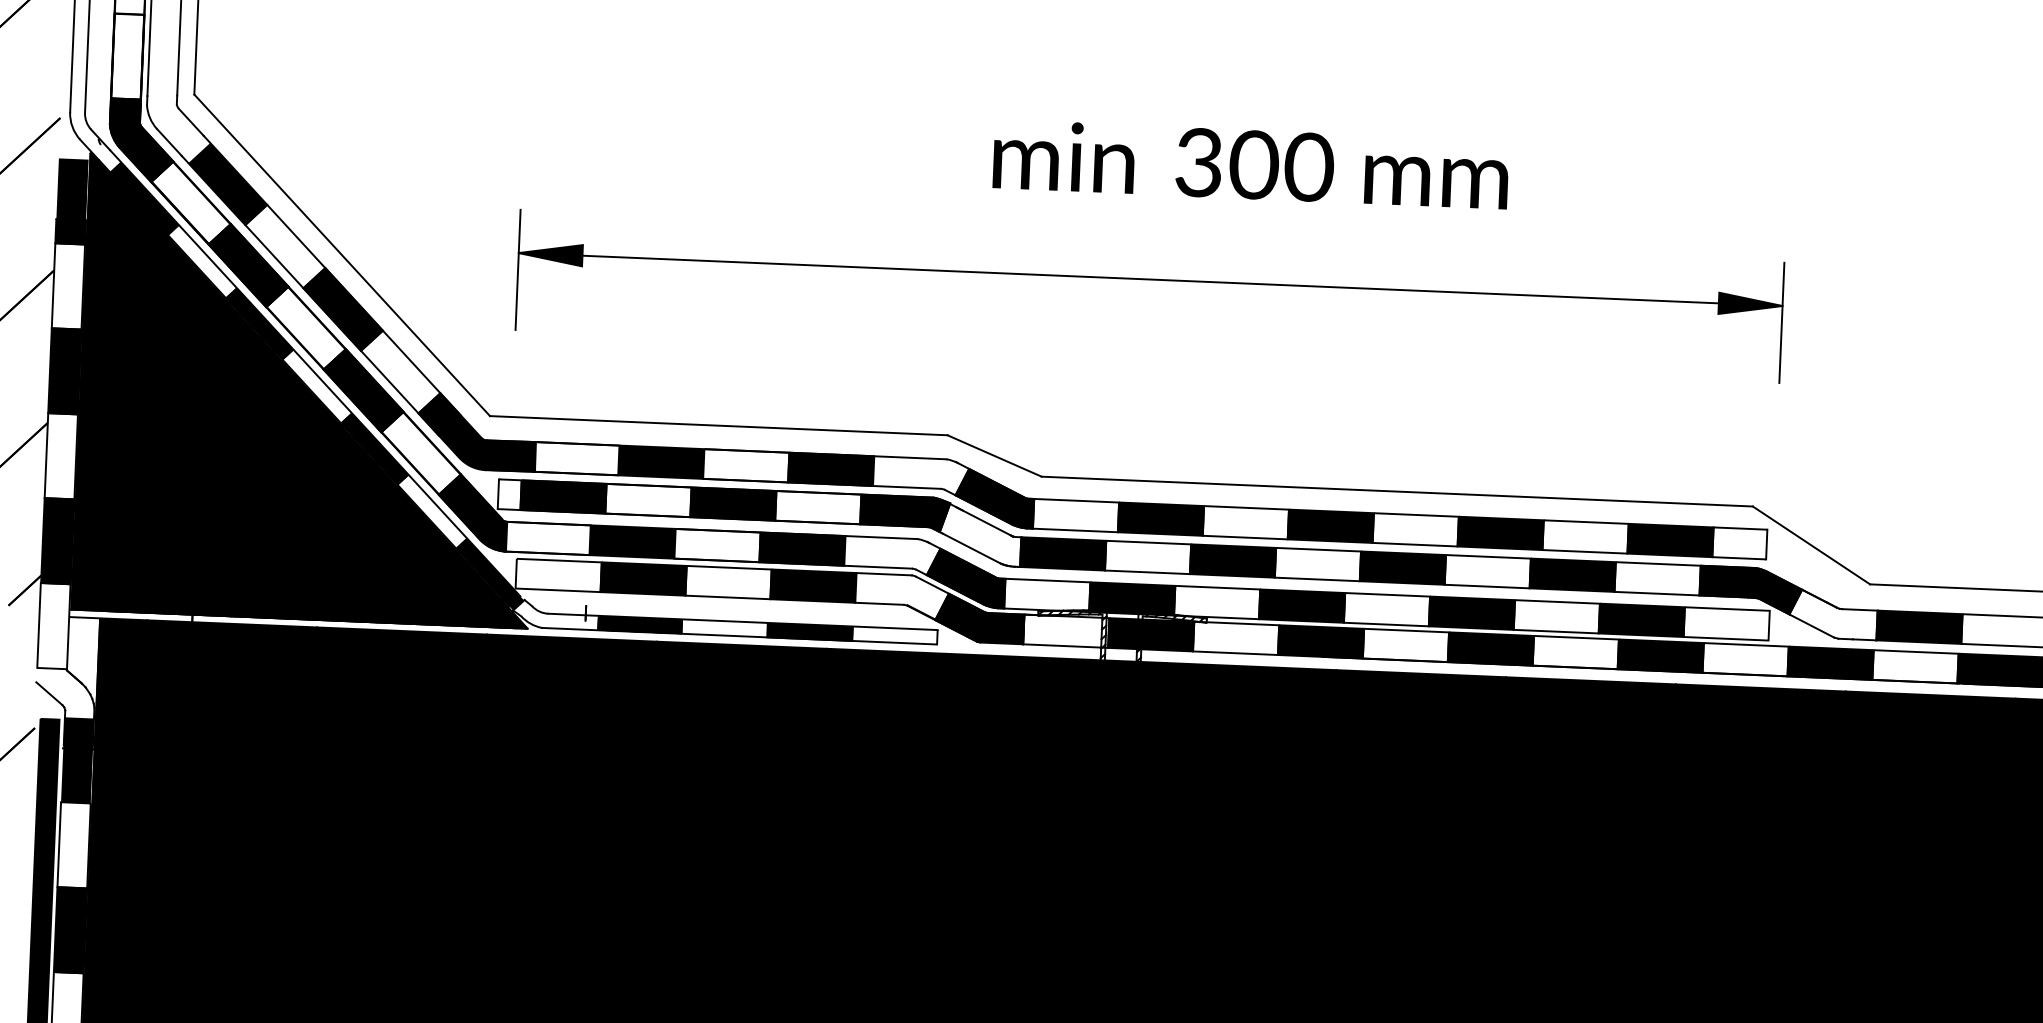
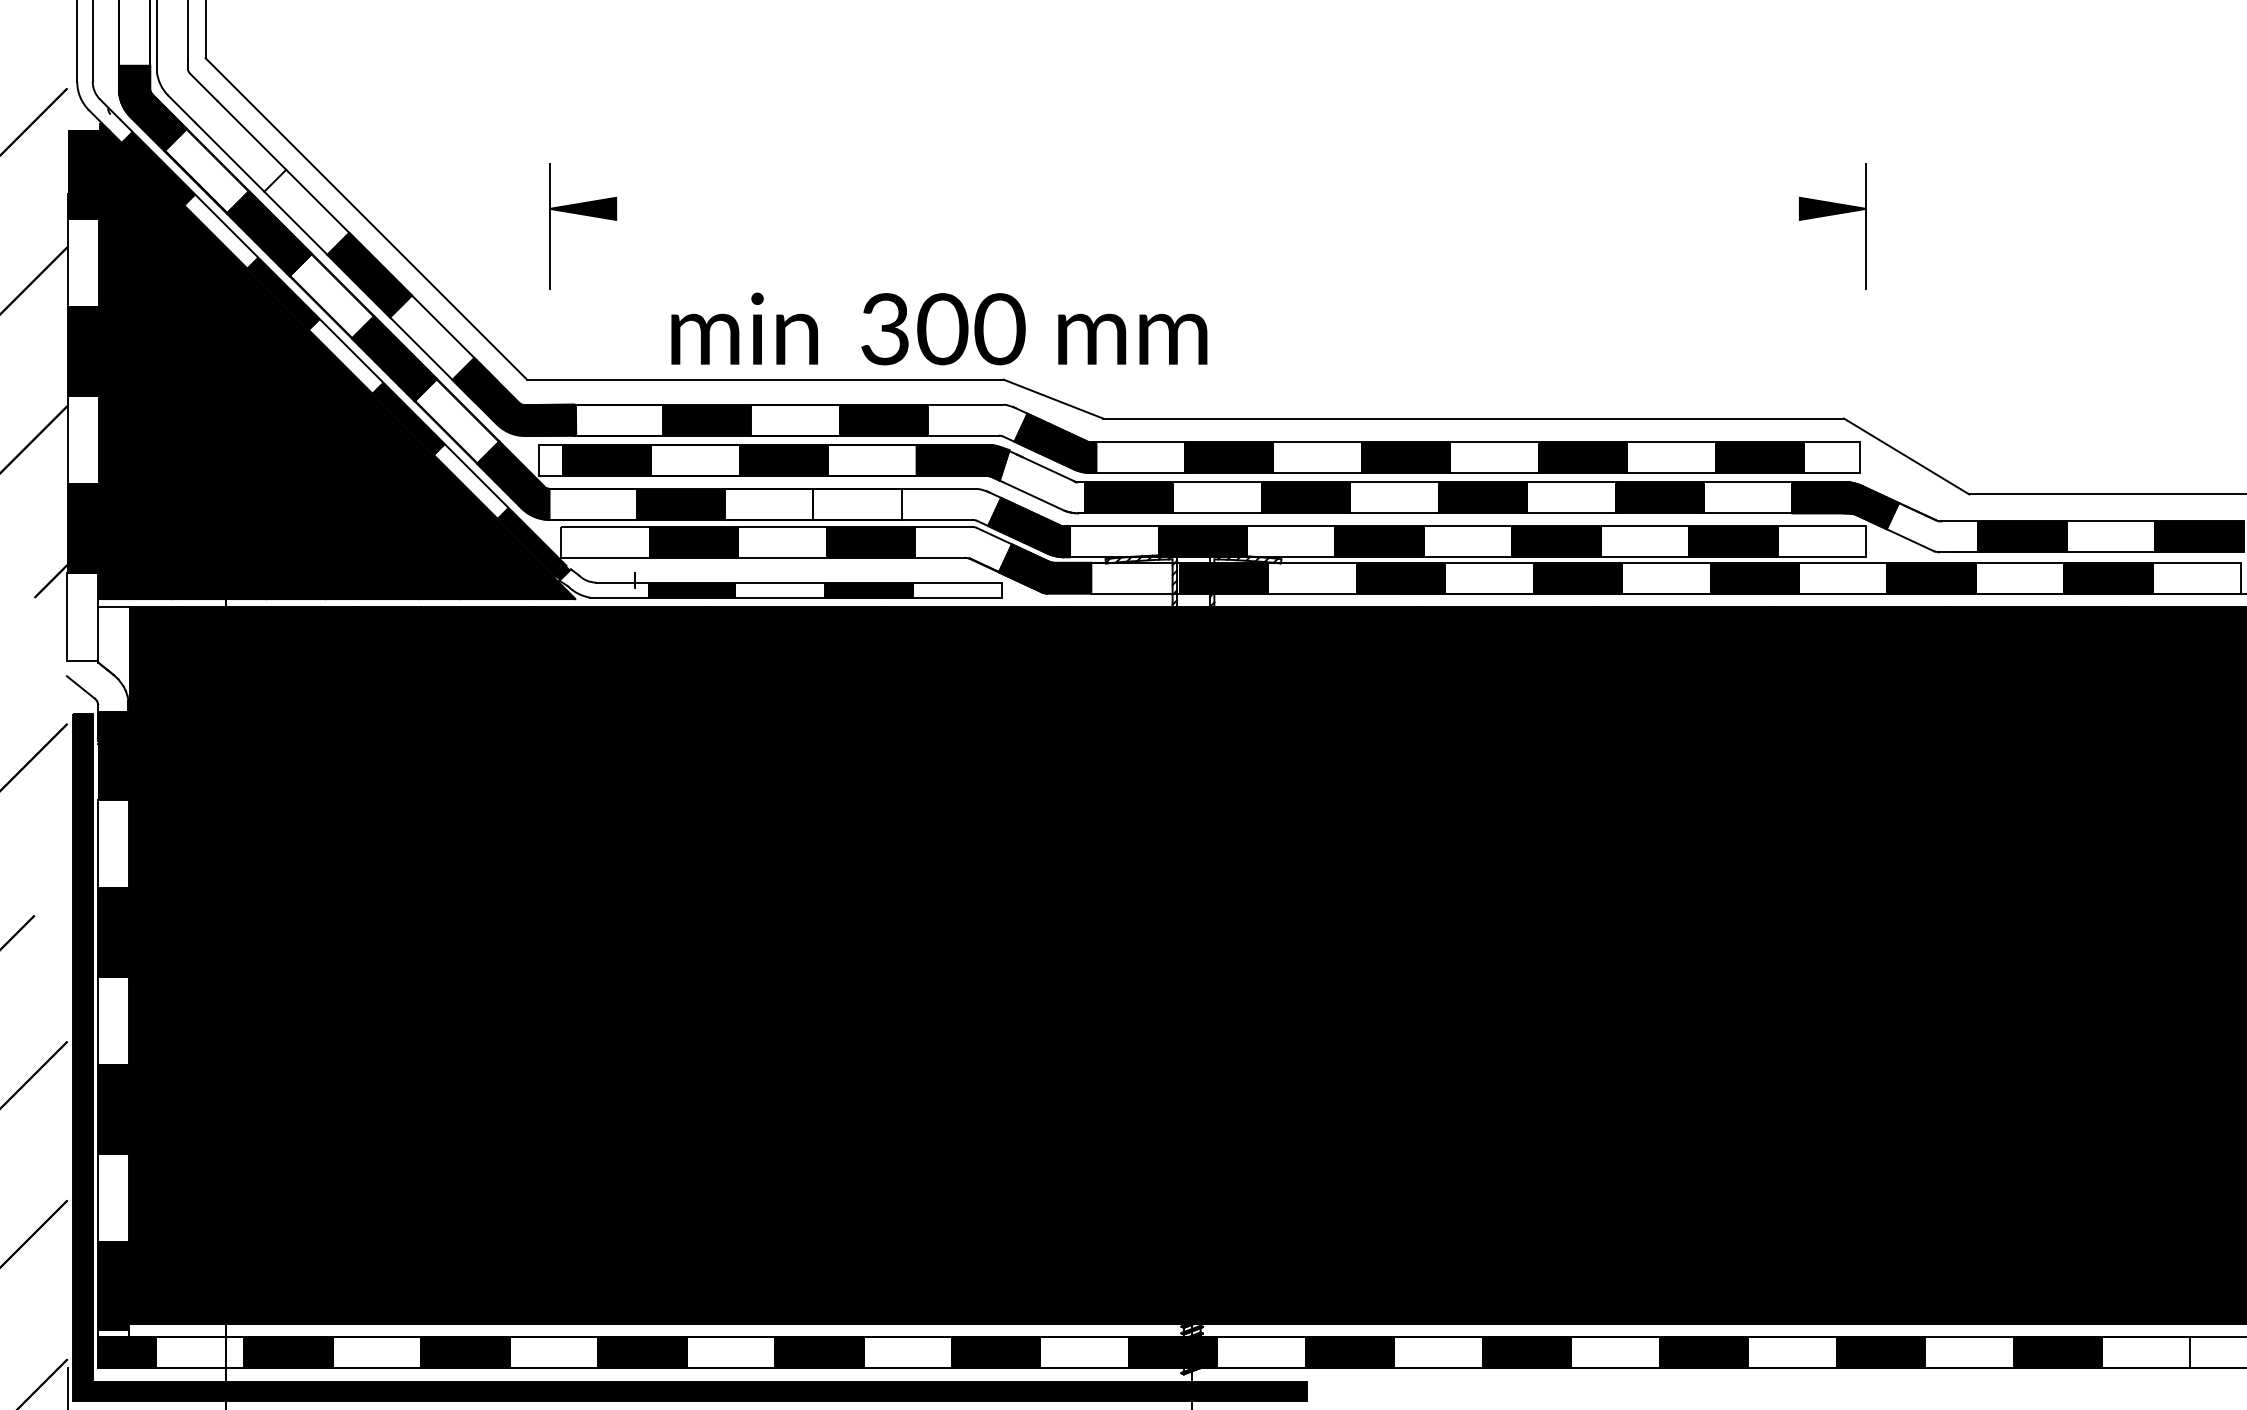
text: (1251, 164) -> (939, 328), moved
fill: (228, 183) -> (244, 149), removed
line: (1150, 279) -> (1207, 208), removed
fill: (802, 548) -> (857, 503), removed

